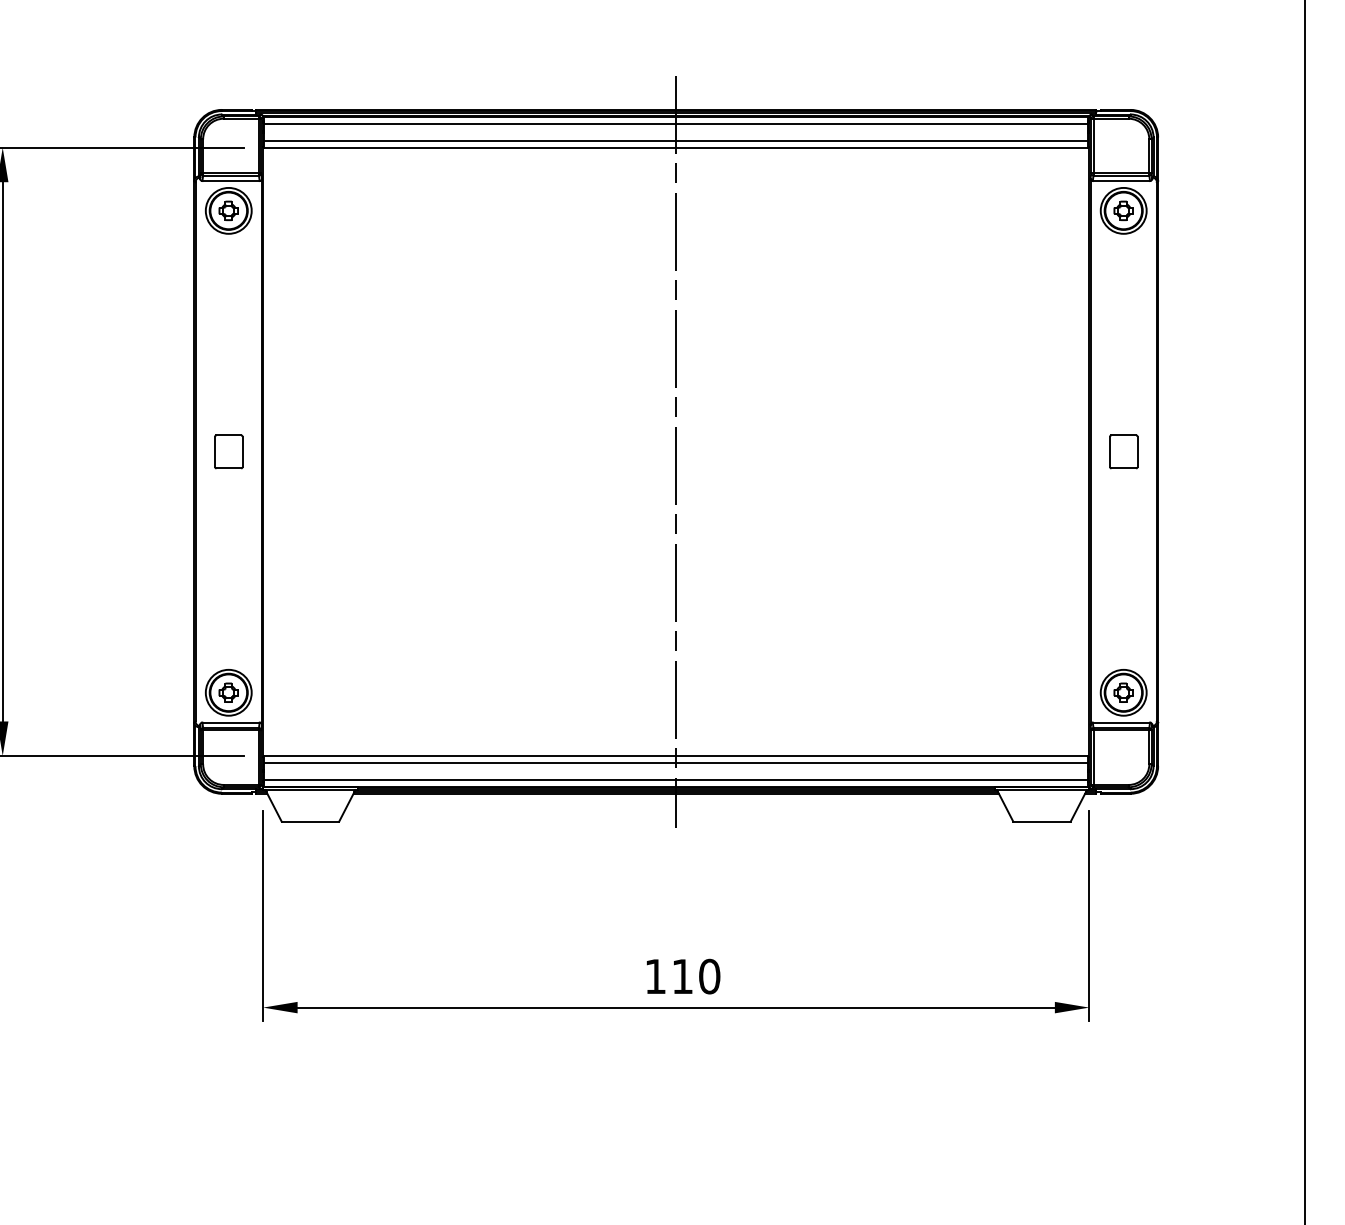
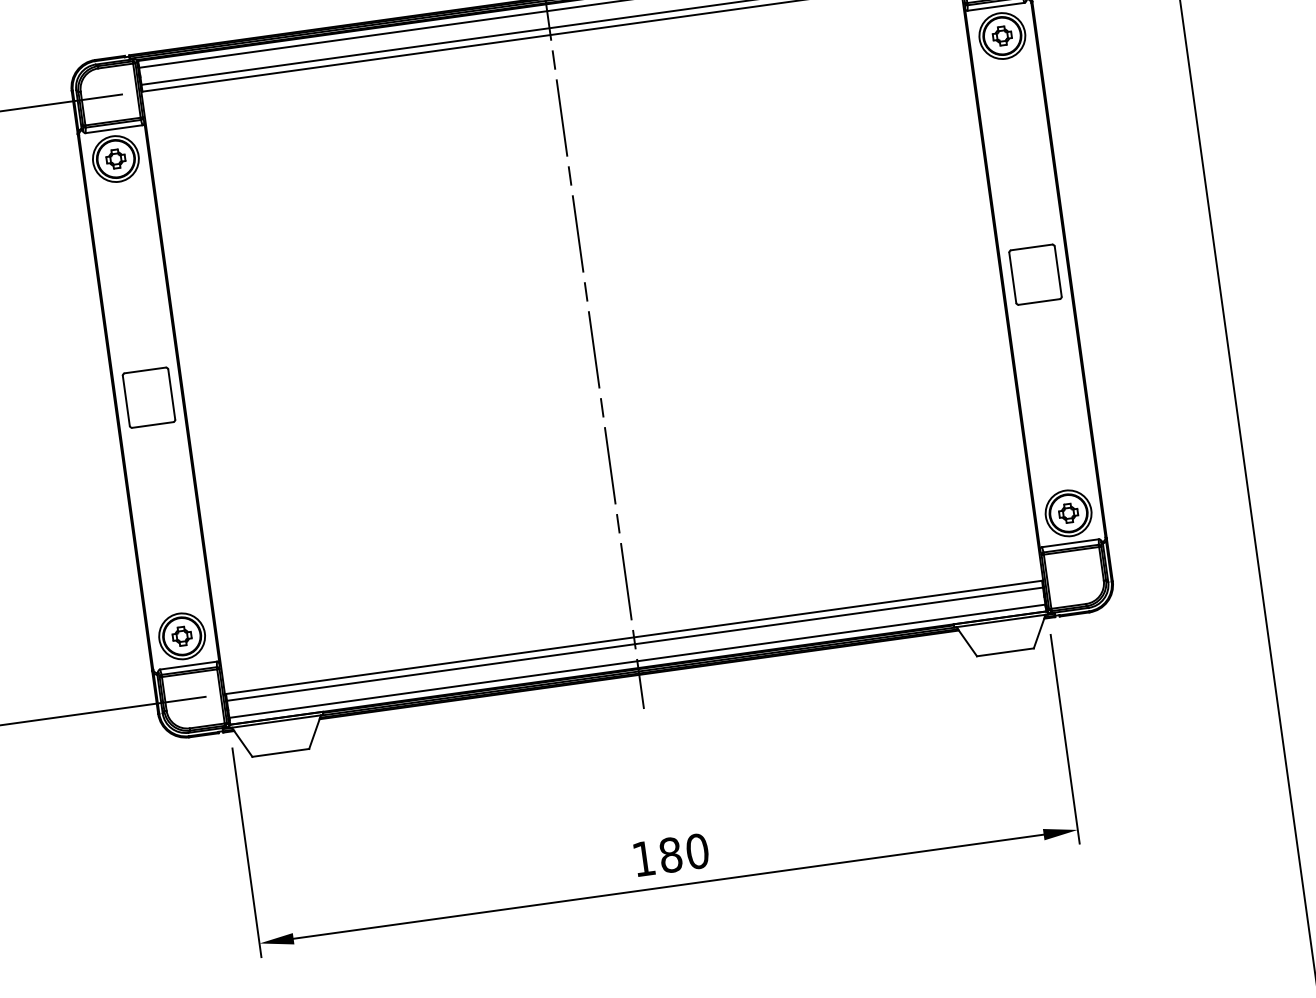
part: (228, 451) -> (148, 397), size x1.67
part: (1123, 451) -> (1035, 274), size x1.67
text: (682, 976) -> (670, 855), 110 -> 180

